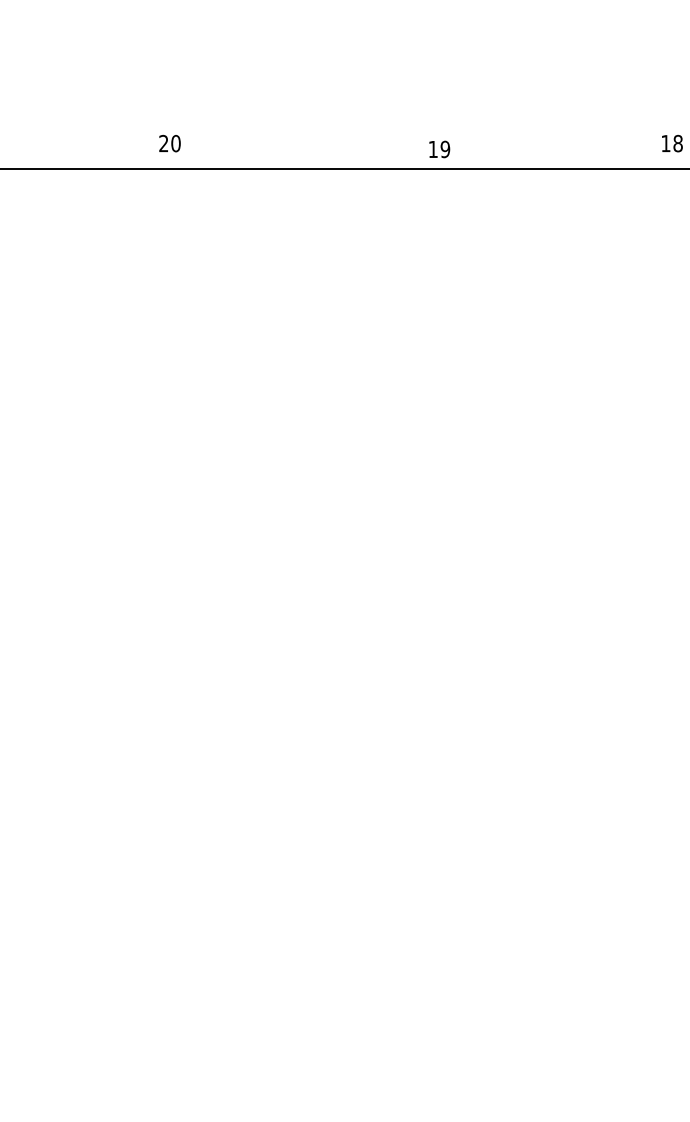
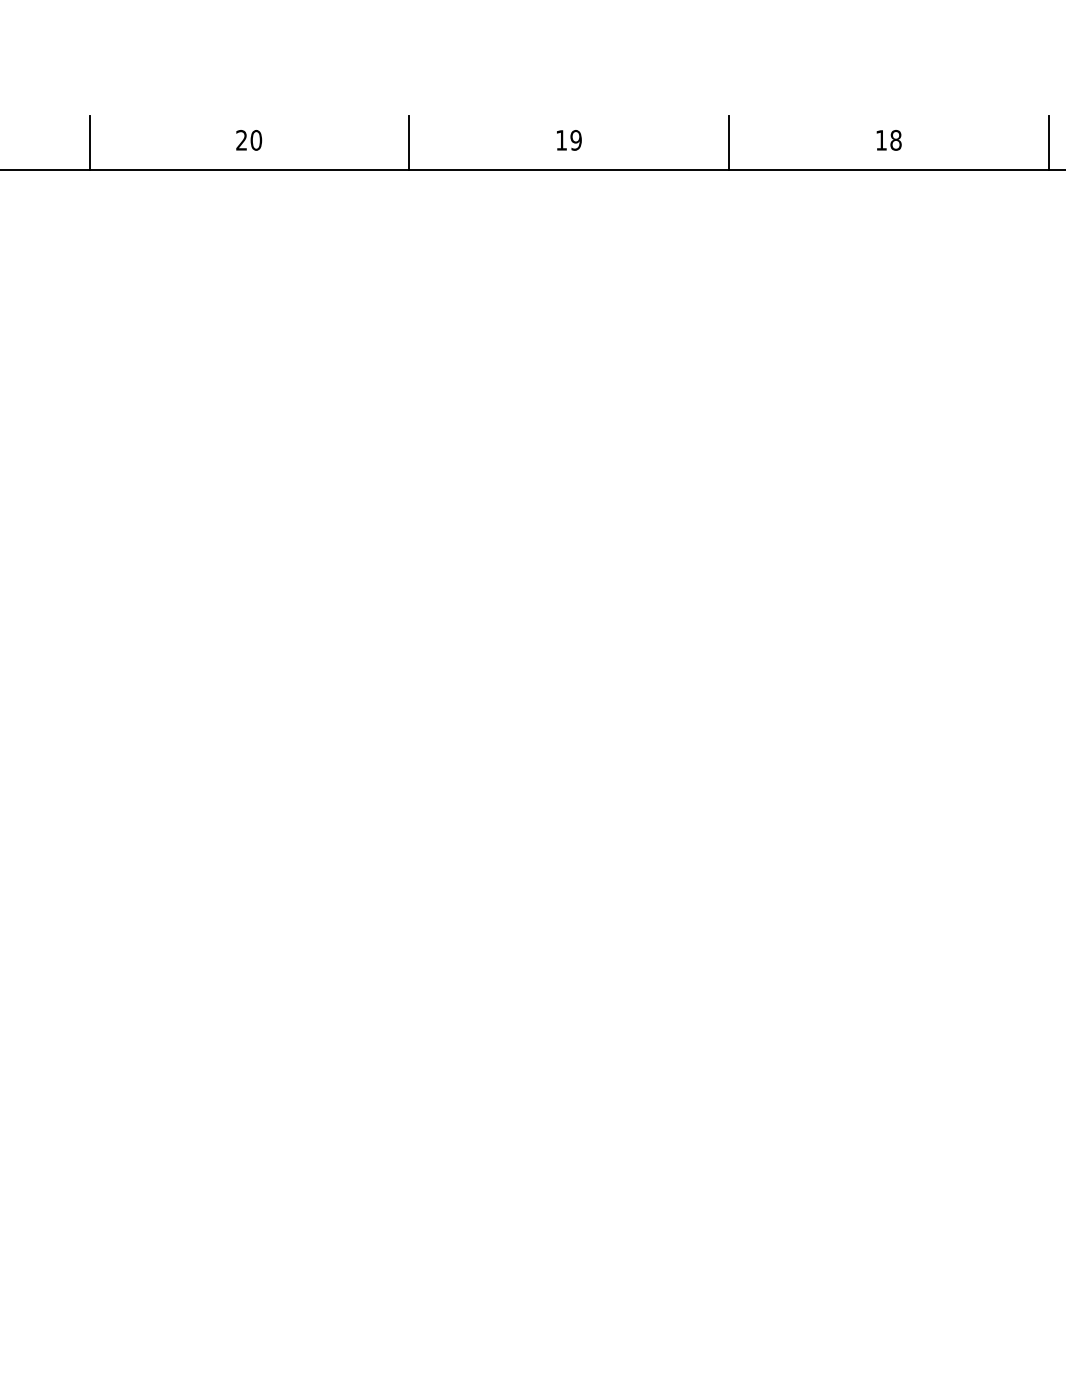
text: (170, 143) -> (249, 140), moved
line: (5, 146) -> (89, 143), added
line: (272, 146) -> (409, 143), added
line: (539, 146) -> (729, 143), added
text: (439, 149) -> (569, 140), moved

